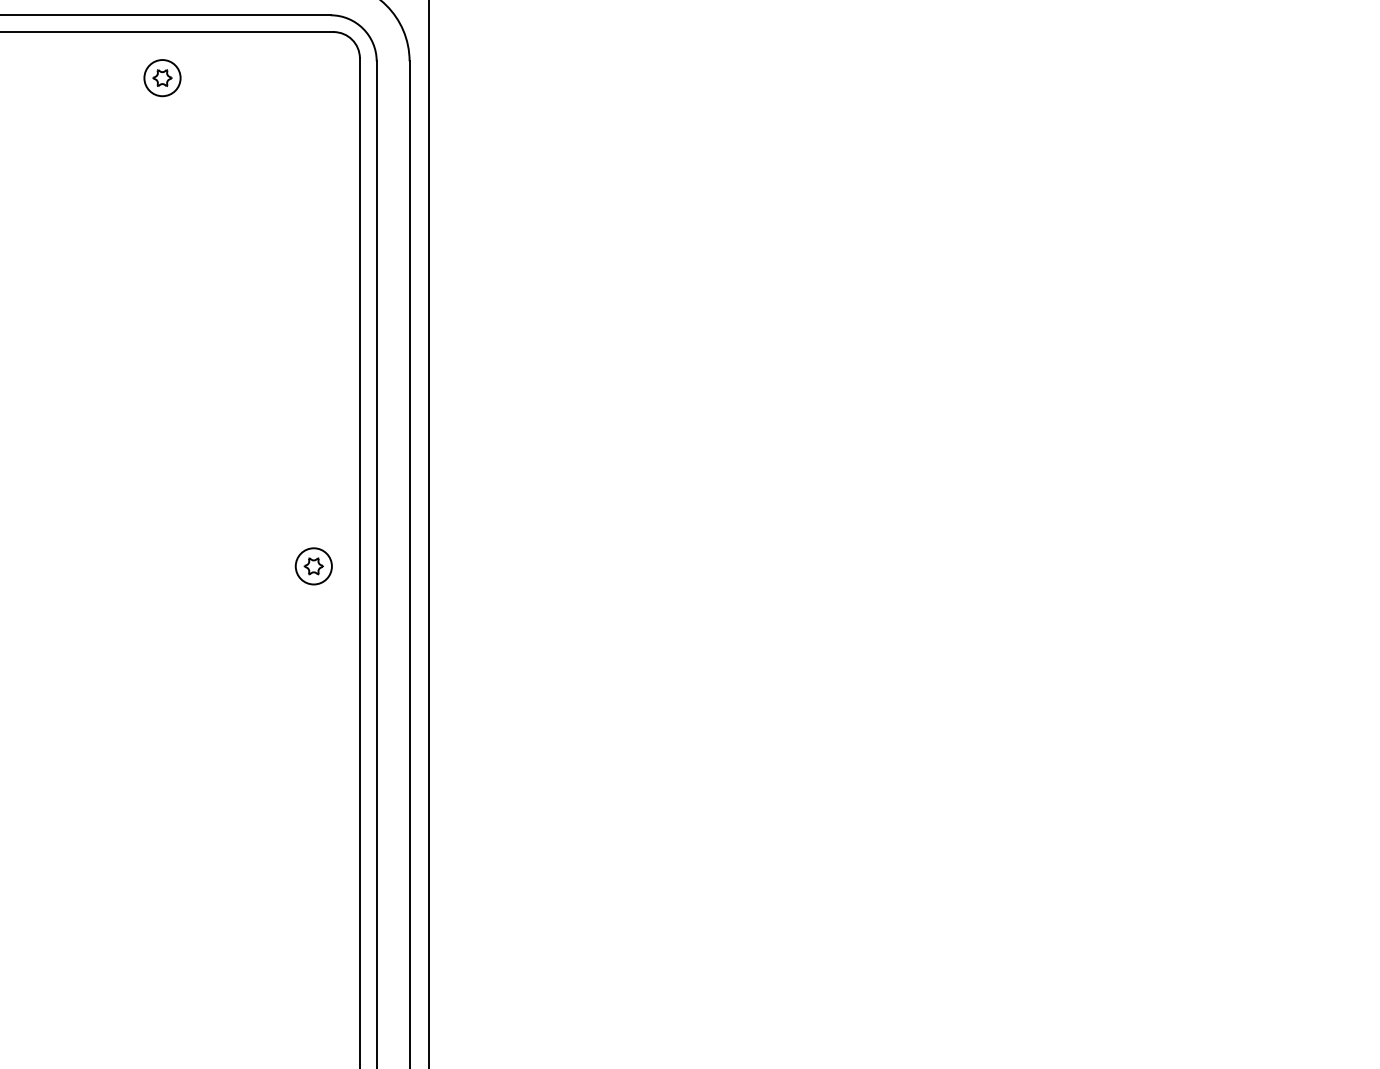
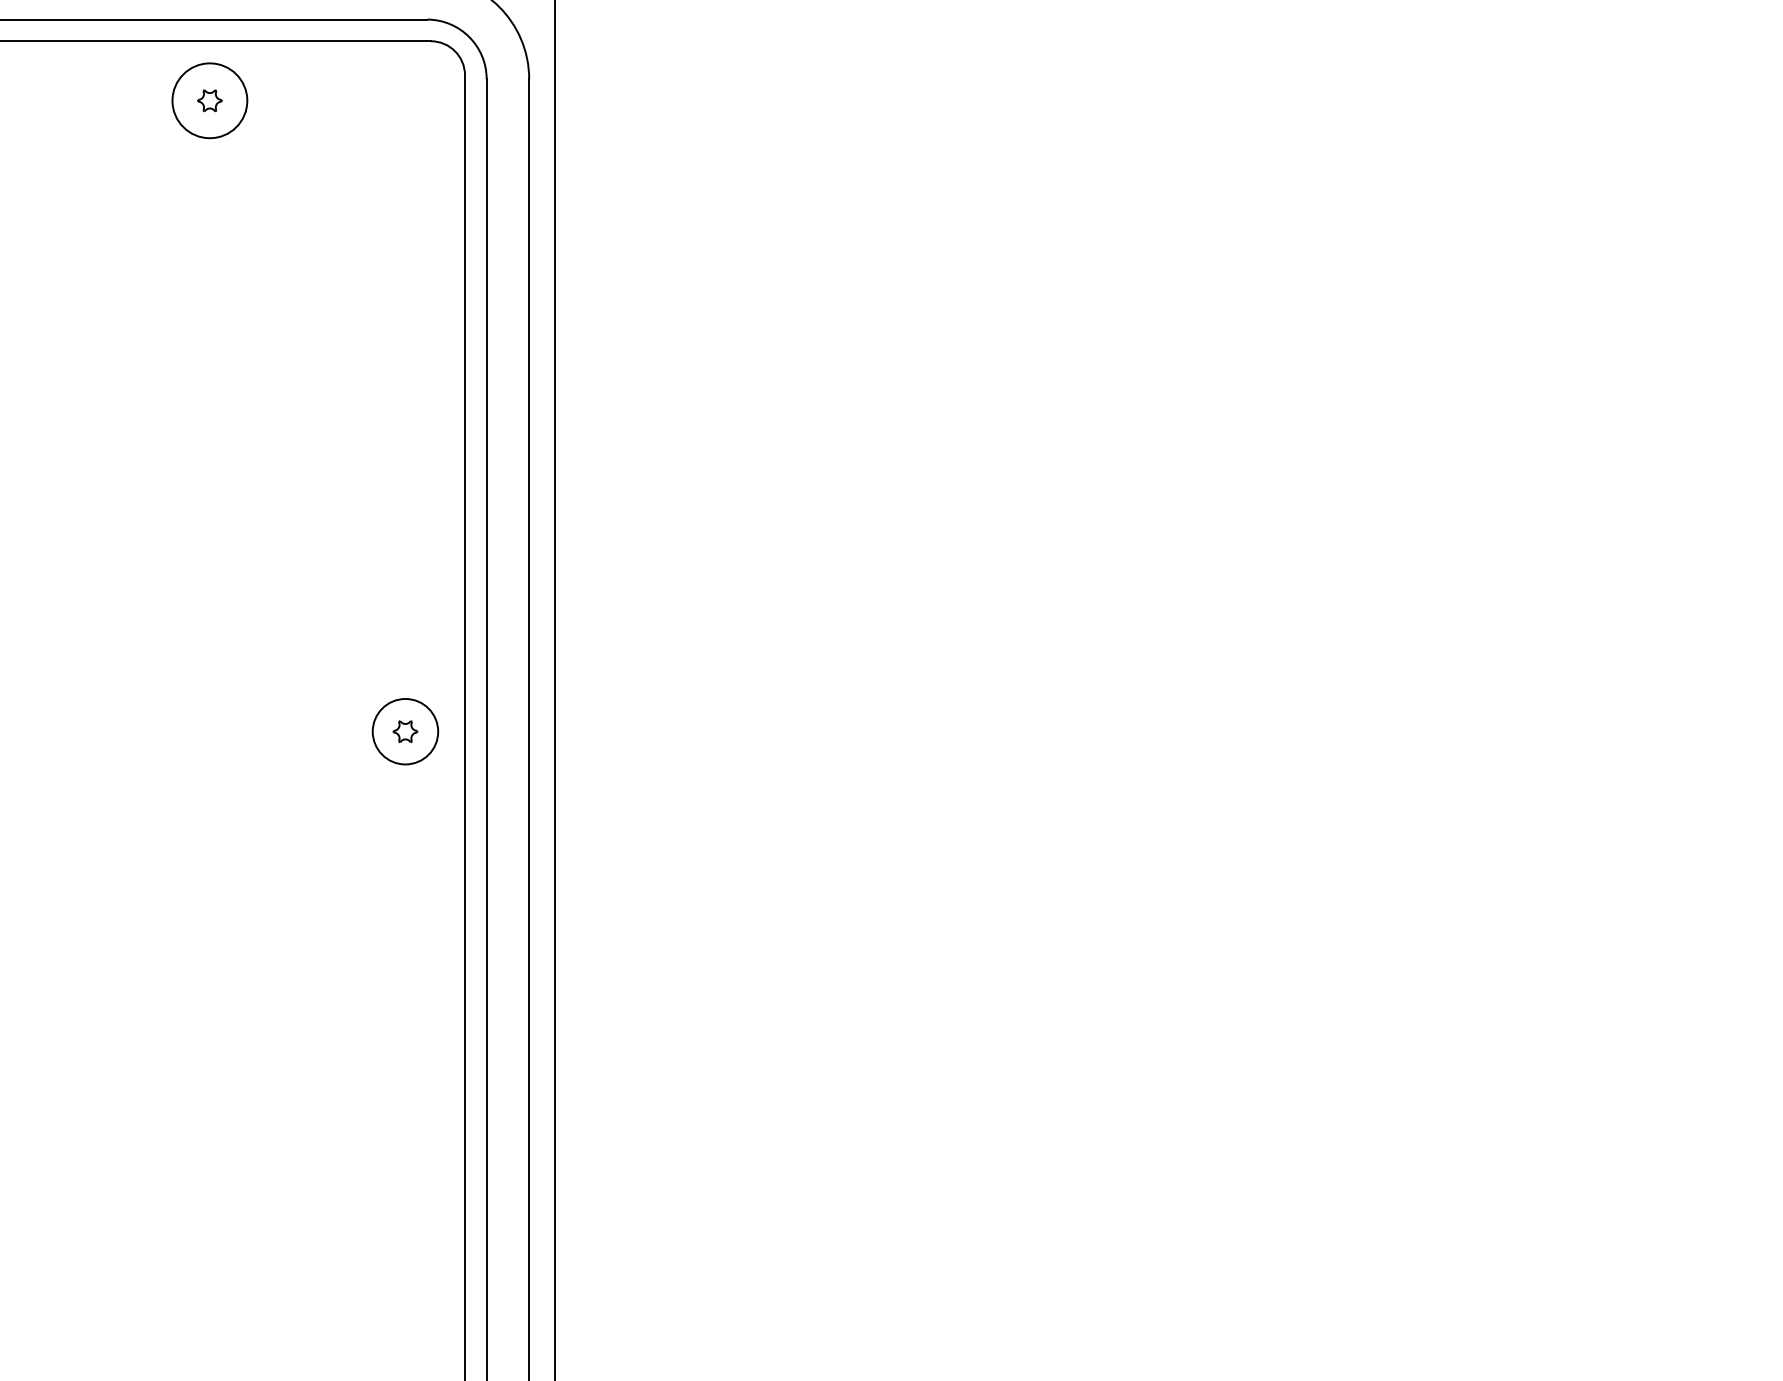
circle: (162, 77) -> (209, 100), size x1.6
circle: (313, 566) -> (405, 731), size x1.4

